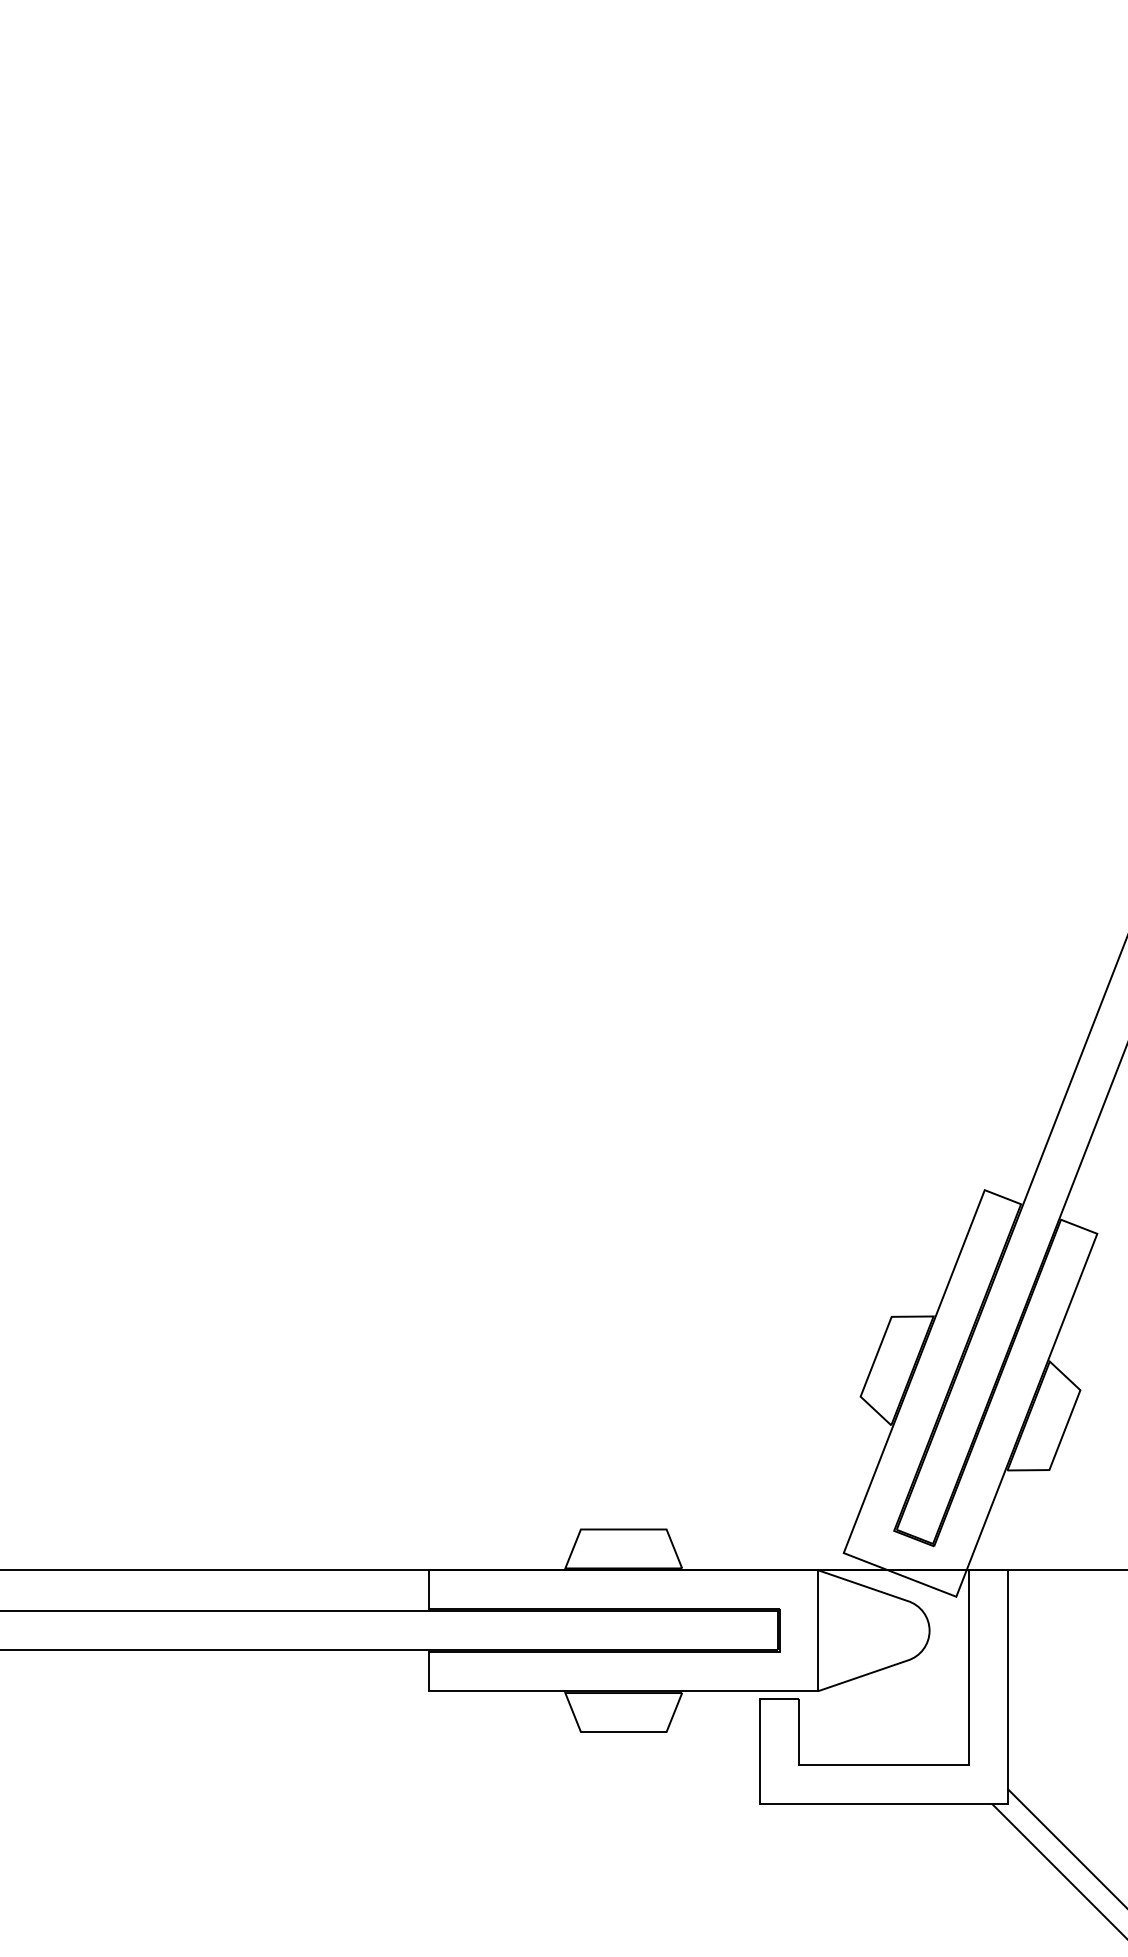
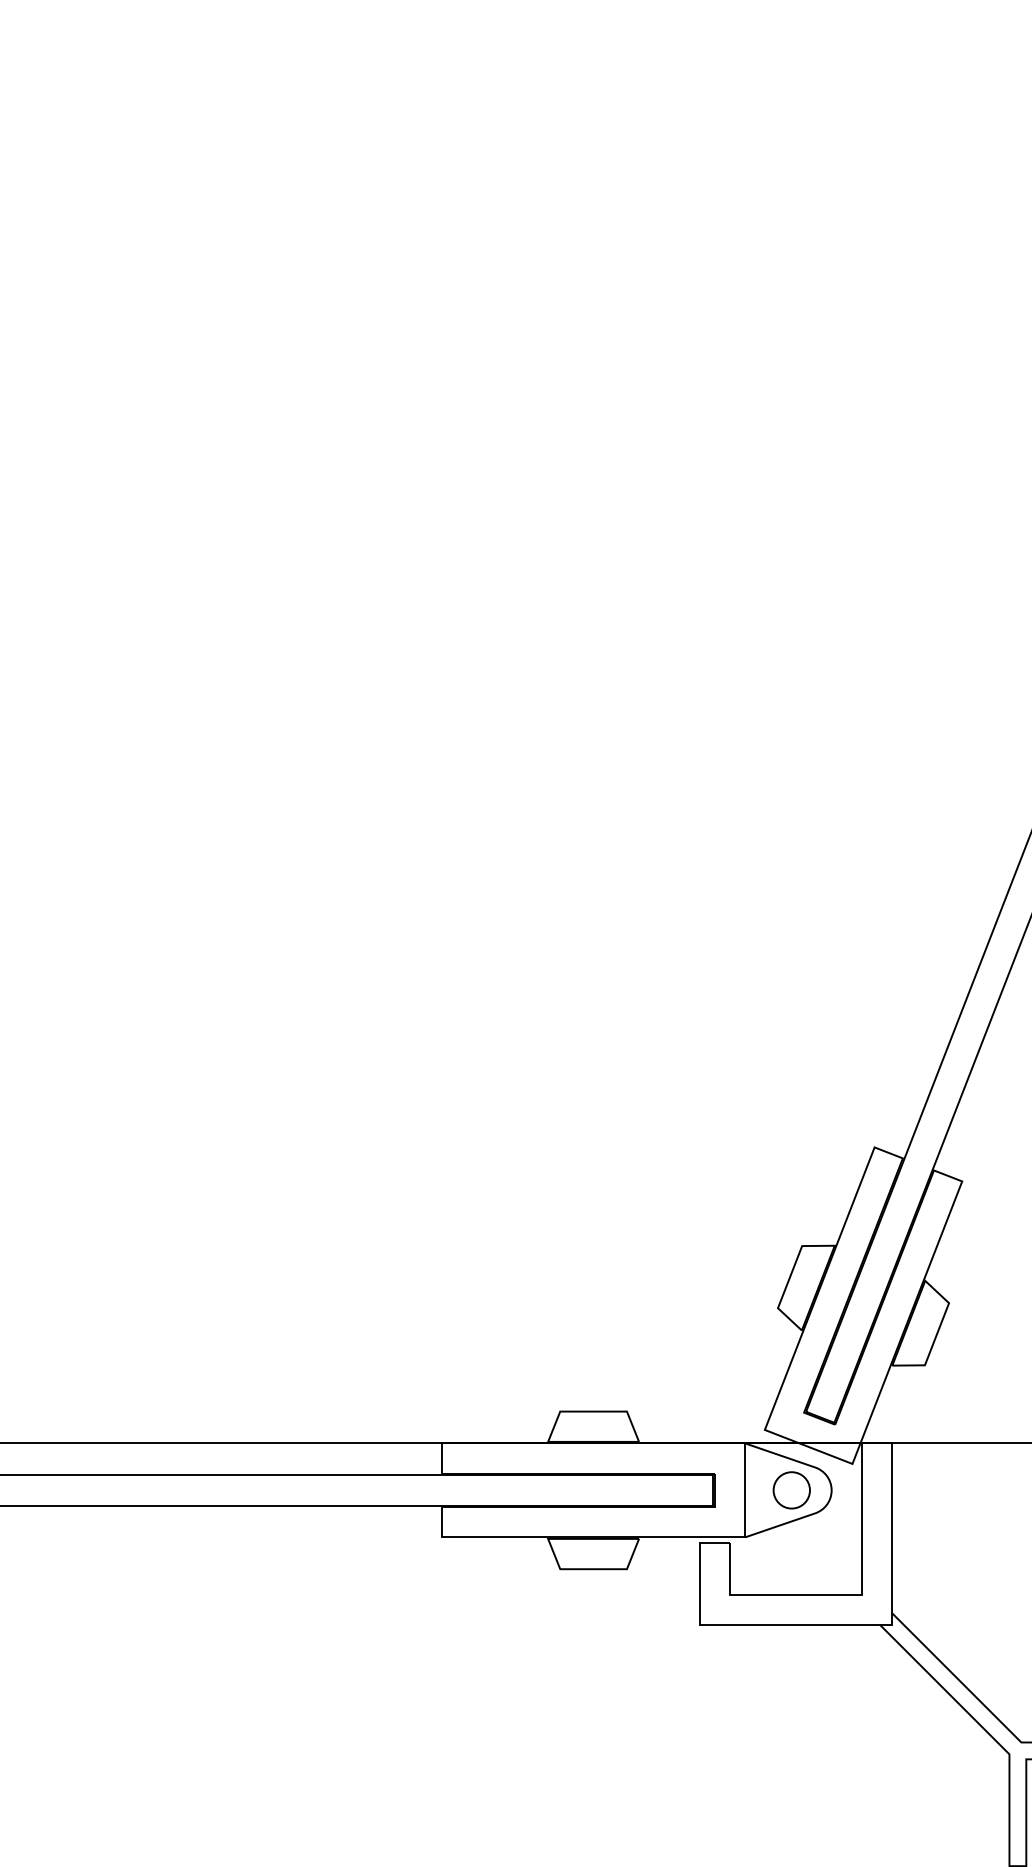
circle: (877, 1630) -> (791, 1490), added

